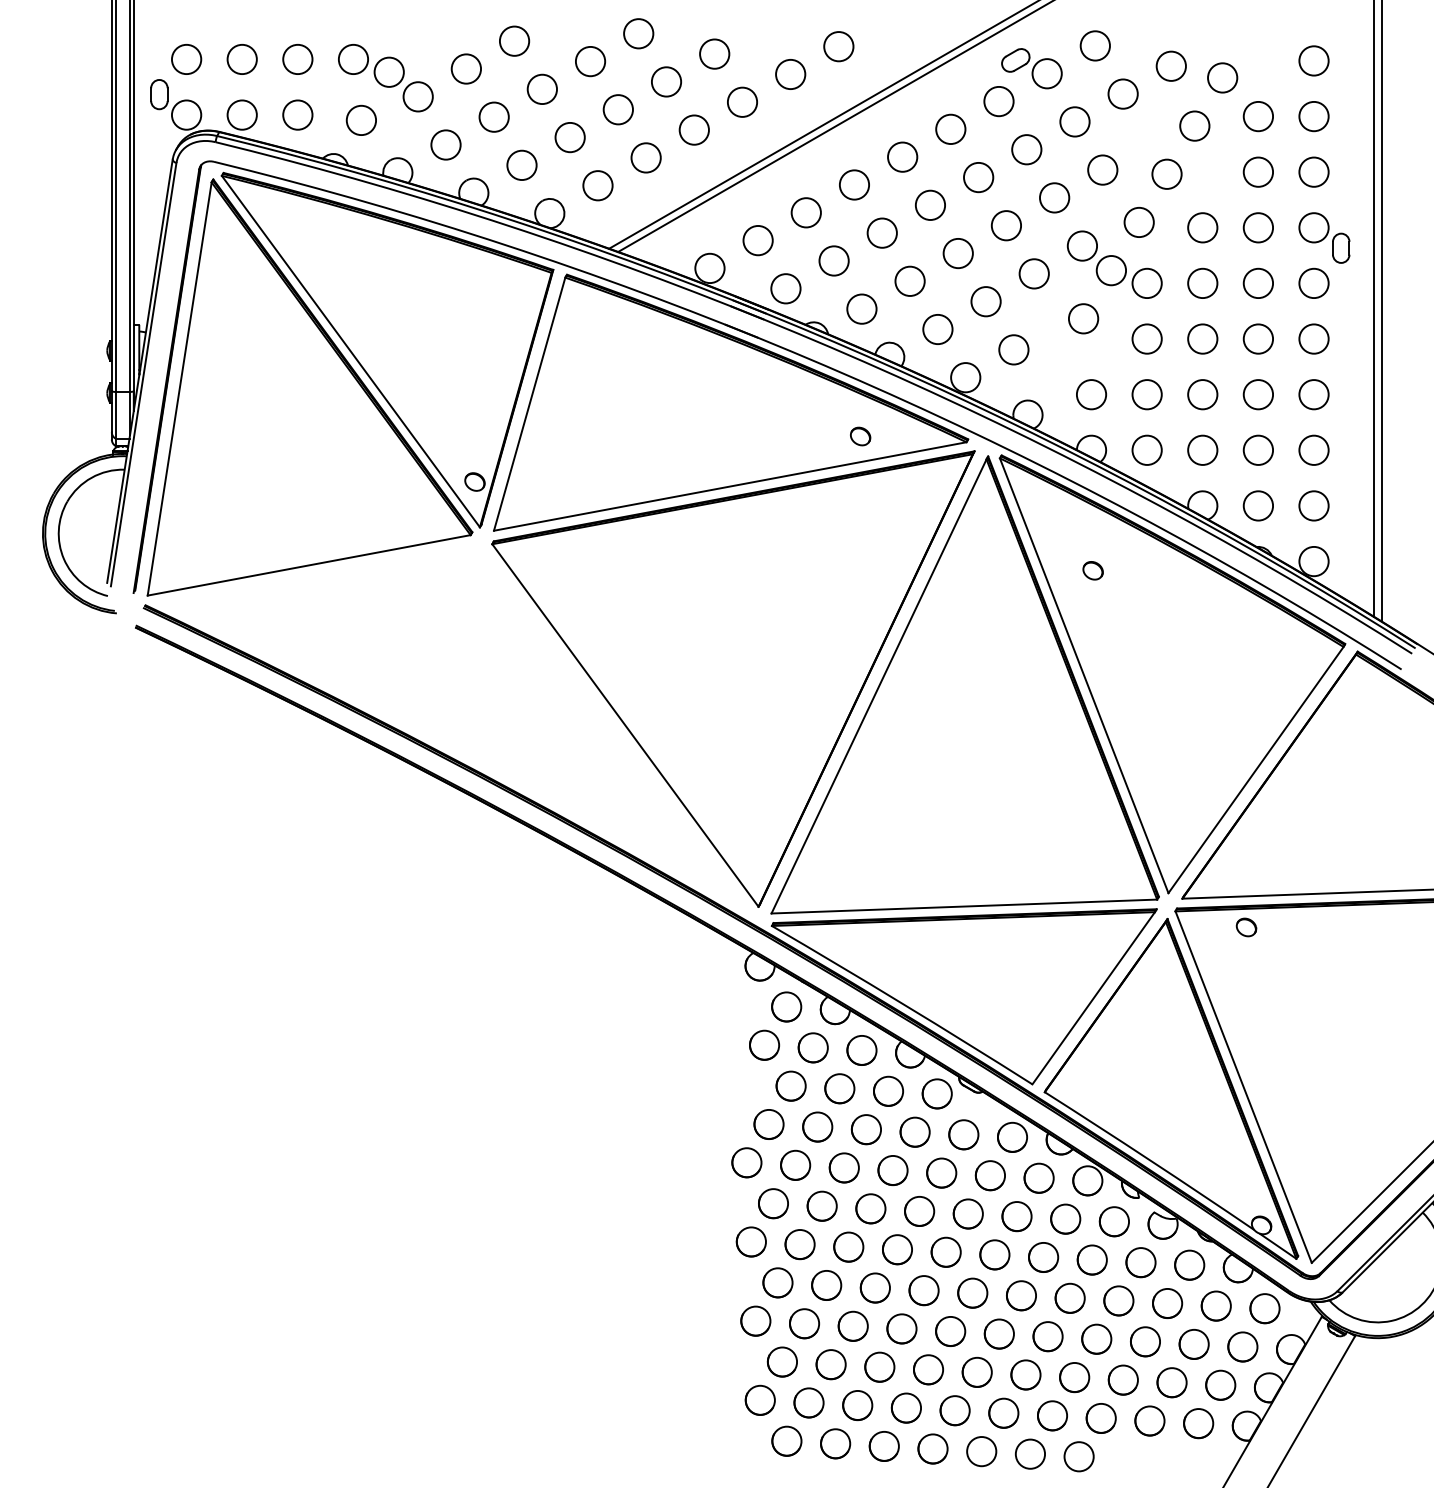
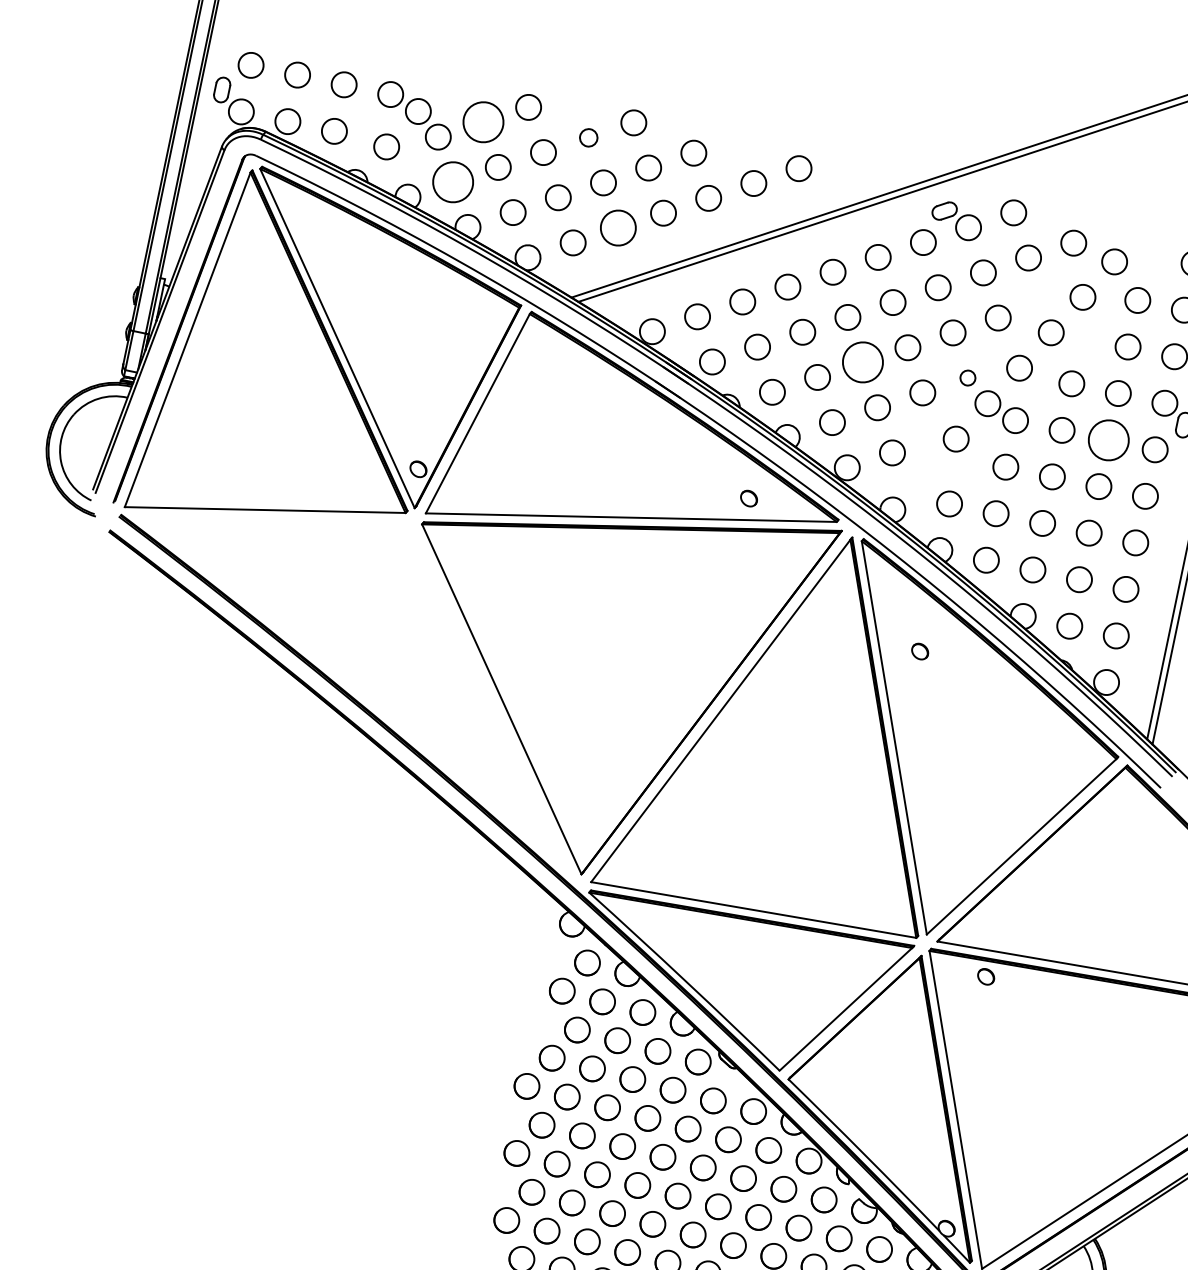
circle: (590, 61) -> (588, 137), size x0.7
circle: (466, 68) -> (483, 121), size x1.6
circle: (445, 144) -> (452, 181), size x1.6
circle: (645, 157) -> (617, 227), size x1.4
circle: (1082, 245) -> (968, 377), size x0.6
circle: (957, 253) -> (862, 362), size x1.6
circle: (1257, 282) -> (1108, 439), size x1.6

